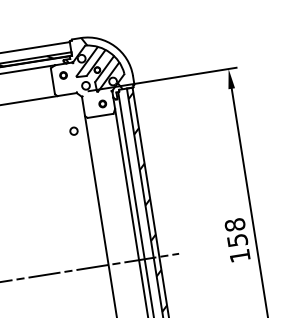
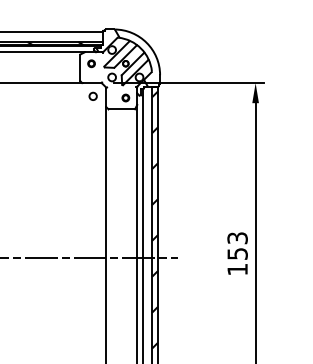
circle: (73, 130) -> (92, 95), moved
text: (235, 225) -> (237, 238), 158 -> 153

